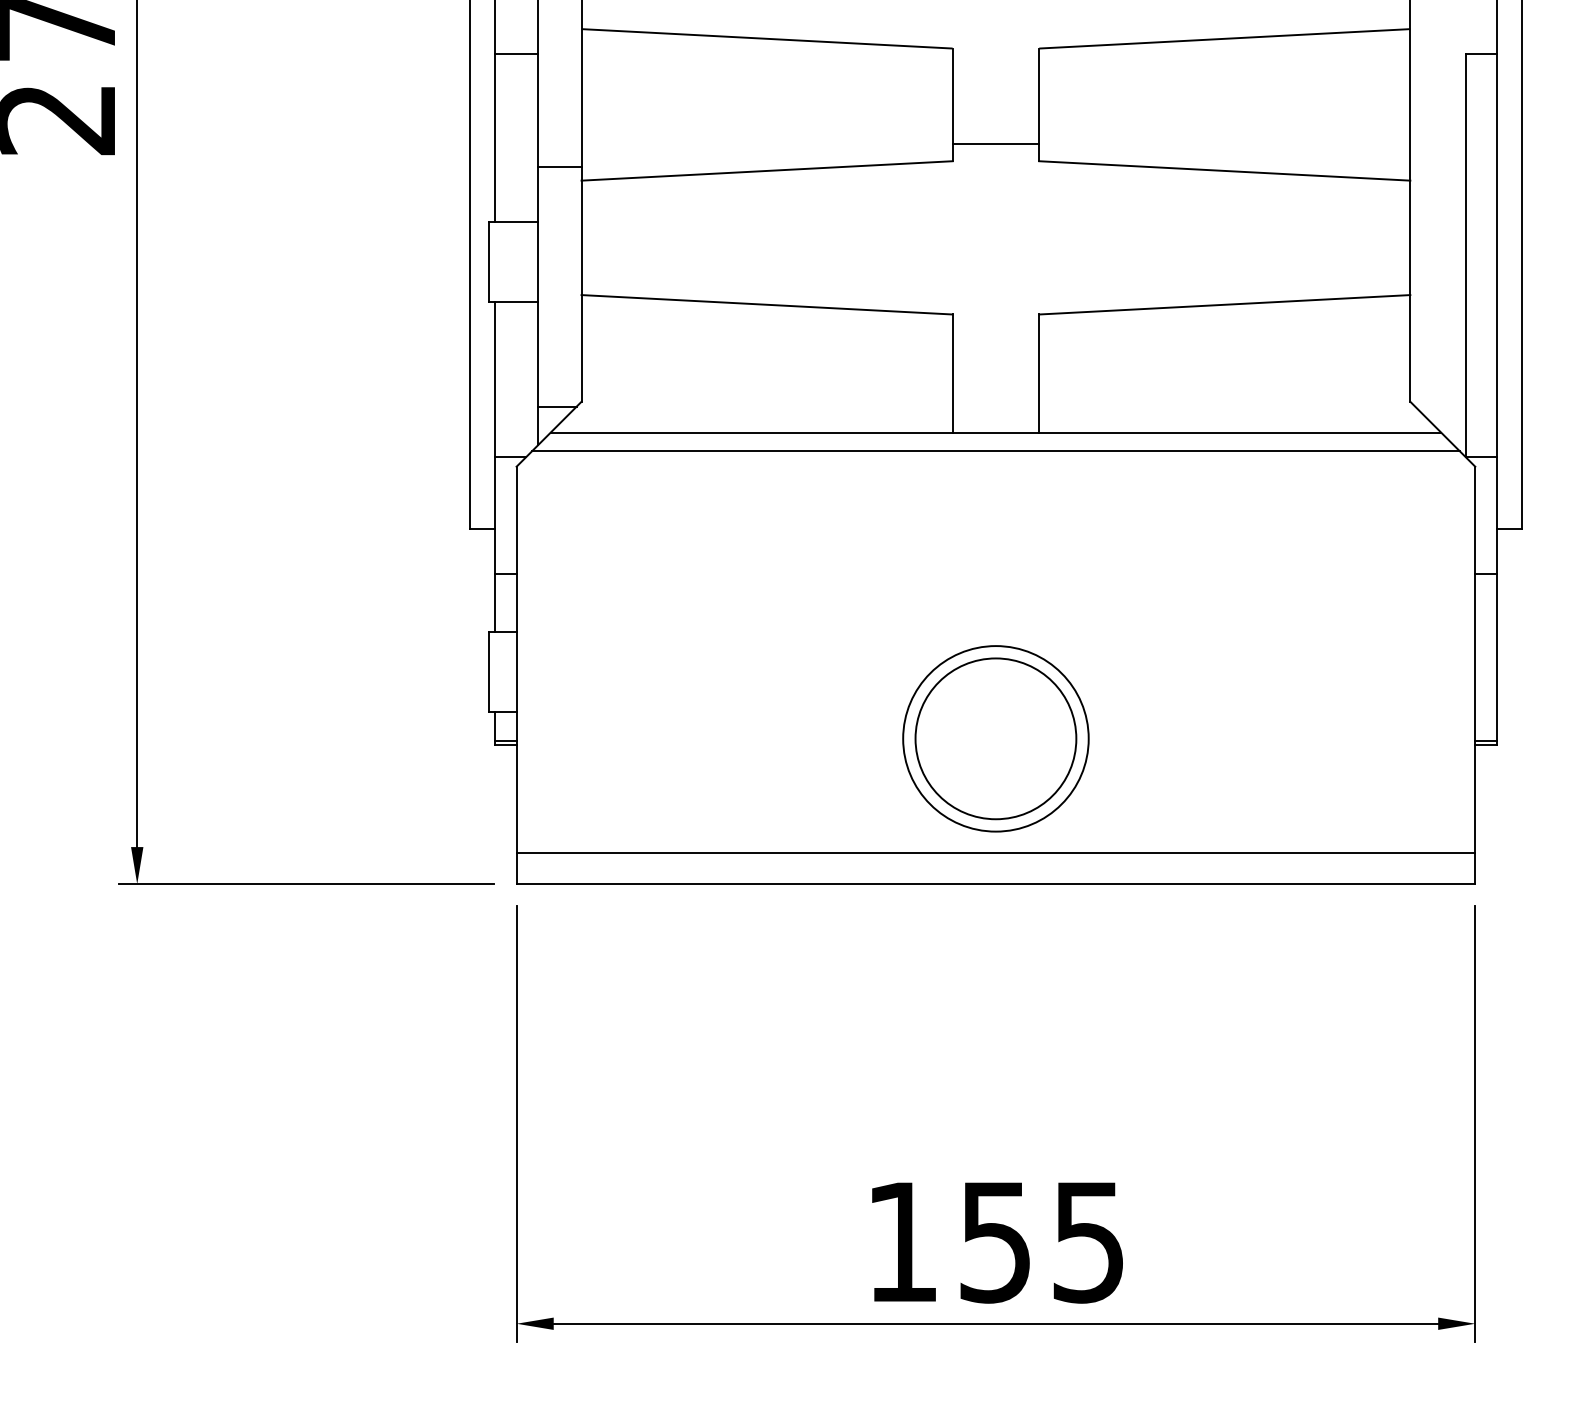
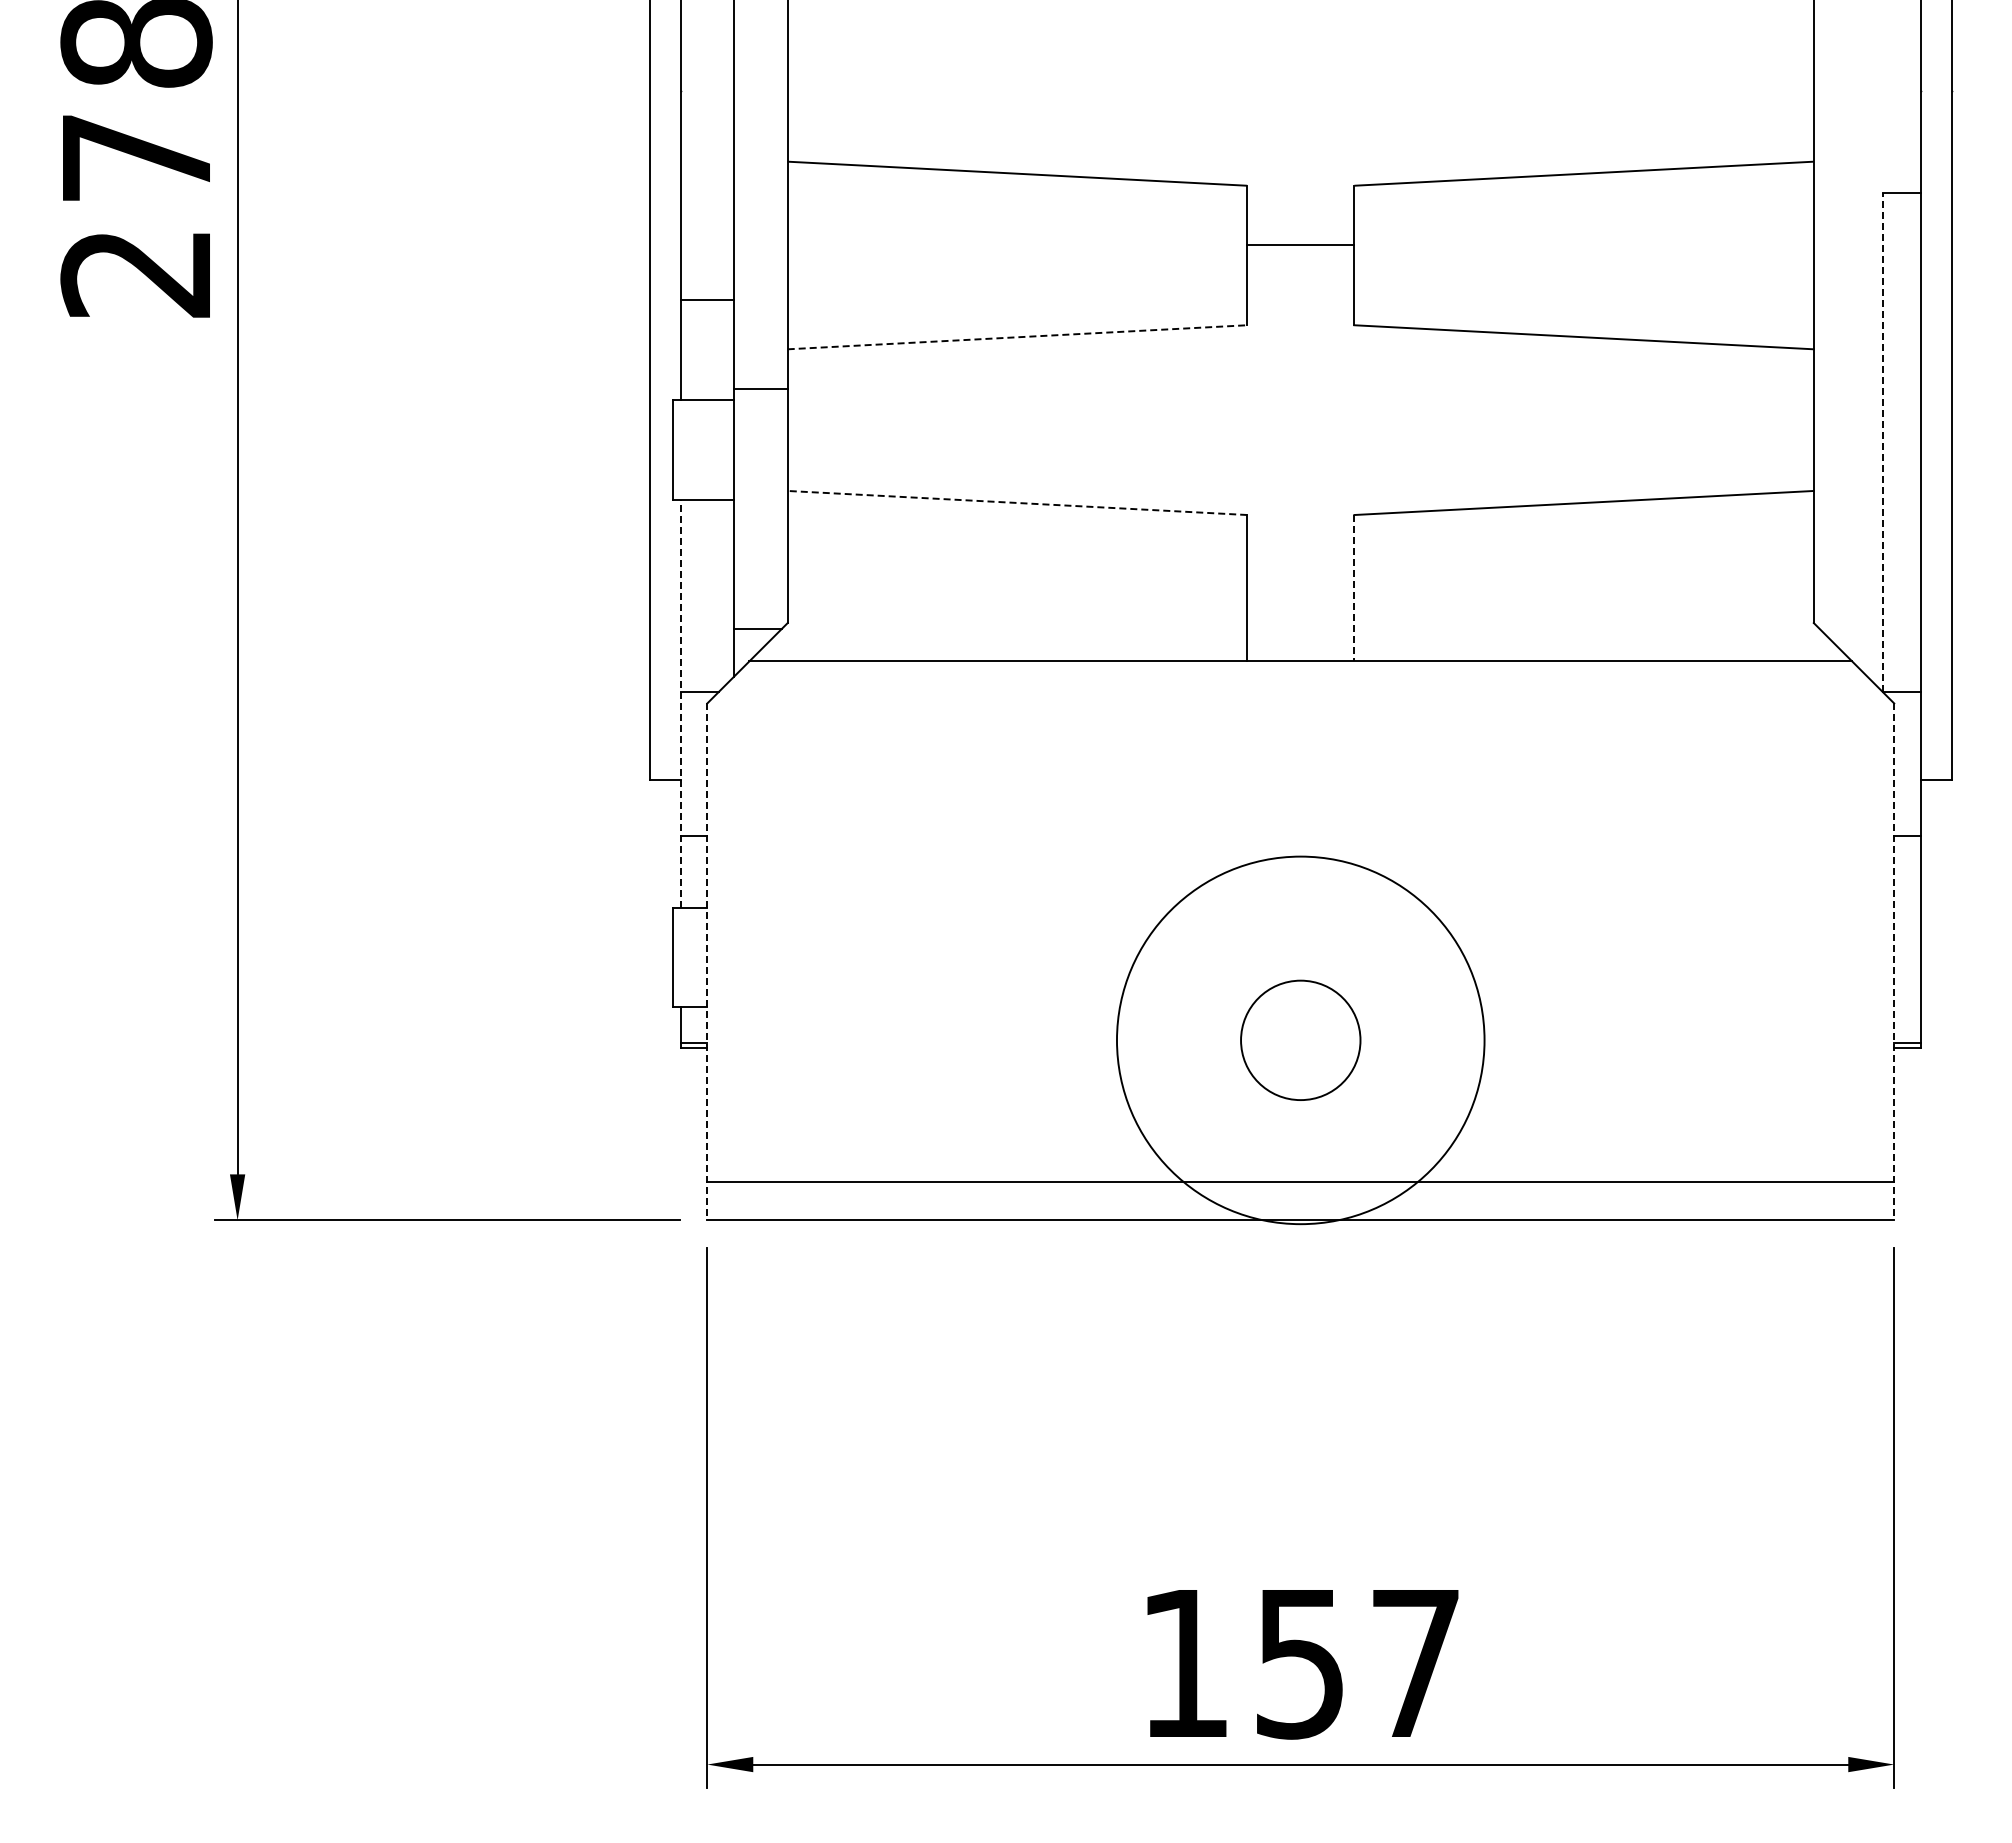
line: (516, 54) -> (707, 299), moved
line: (995, 143) -> (1300, 244), moved
line: (559, 167) -> (760, 388), moved
line: (767, 171) -> (1017, 337), solid -> dashed
line: (1465, 255) -> (1882, 441), solid -> dashed
line: (766, 304) -> (1016, 502), solid -> dashed
line: (1039, 373) -> (1354, 588), solid -> dashed
line: (995, 451) -> (1300, 684), removed
line: (494, 466) -> (680, 703), solid -> dashed
line: (516, 675) -> (707, 962), solid -> dashed
line: (1475, 675) -> (1894, 962), solid -> dashed
circle: (995, 738) -> (1300, 1039), size x0.6
circle: (995, 738) -> (1300, 1040), size x1.6
text: (1088, 1242) -> (1415, 1664), 155 -> 157

